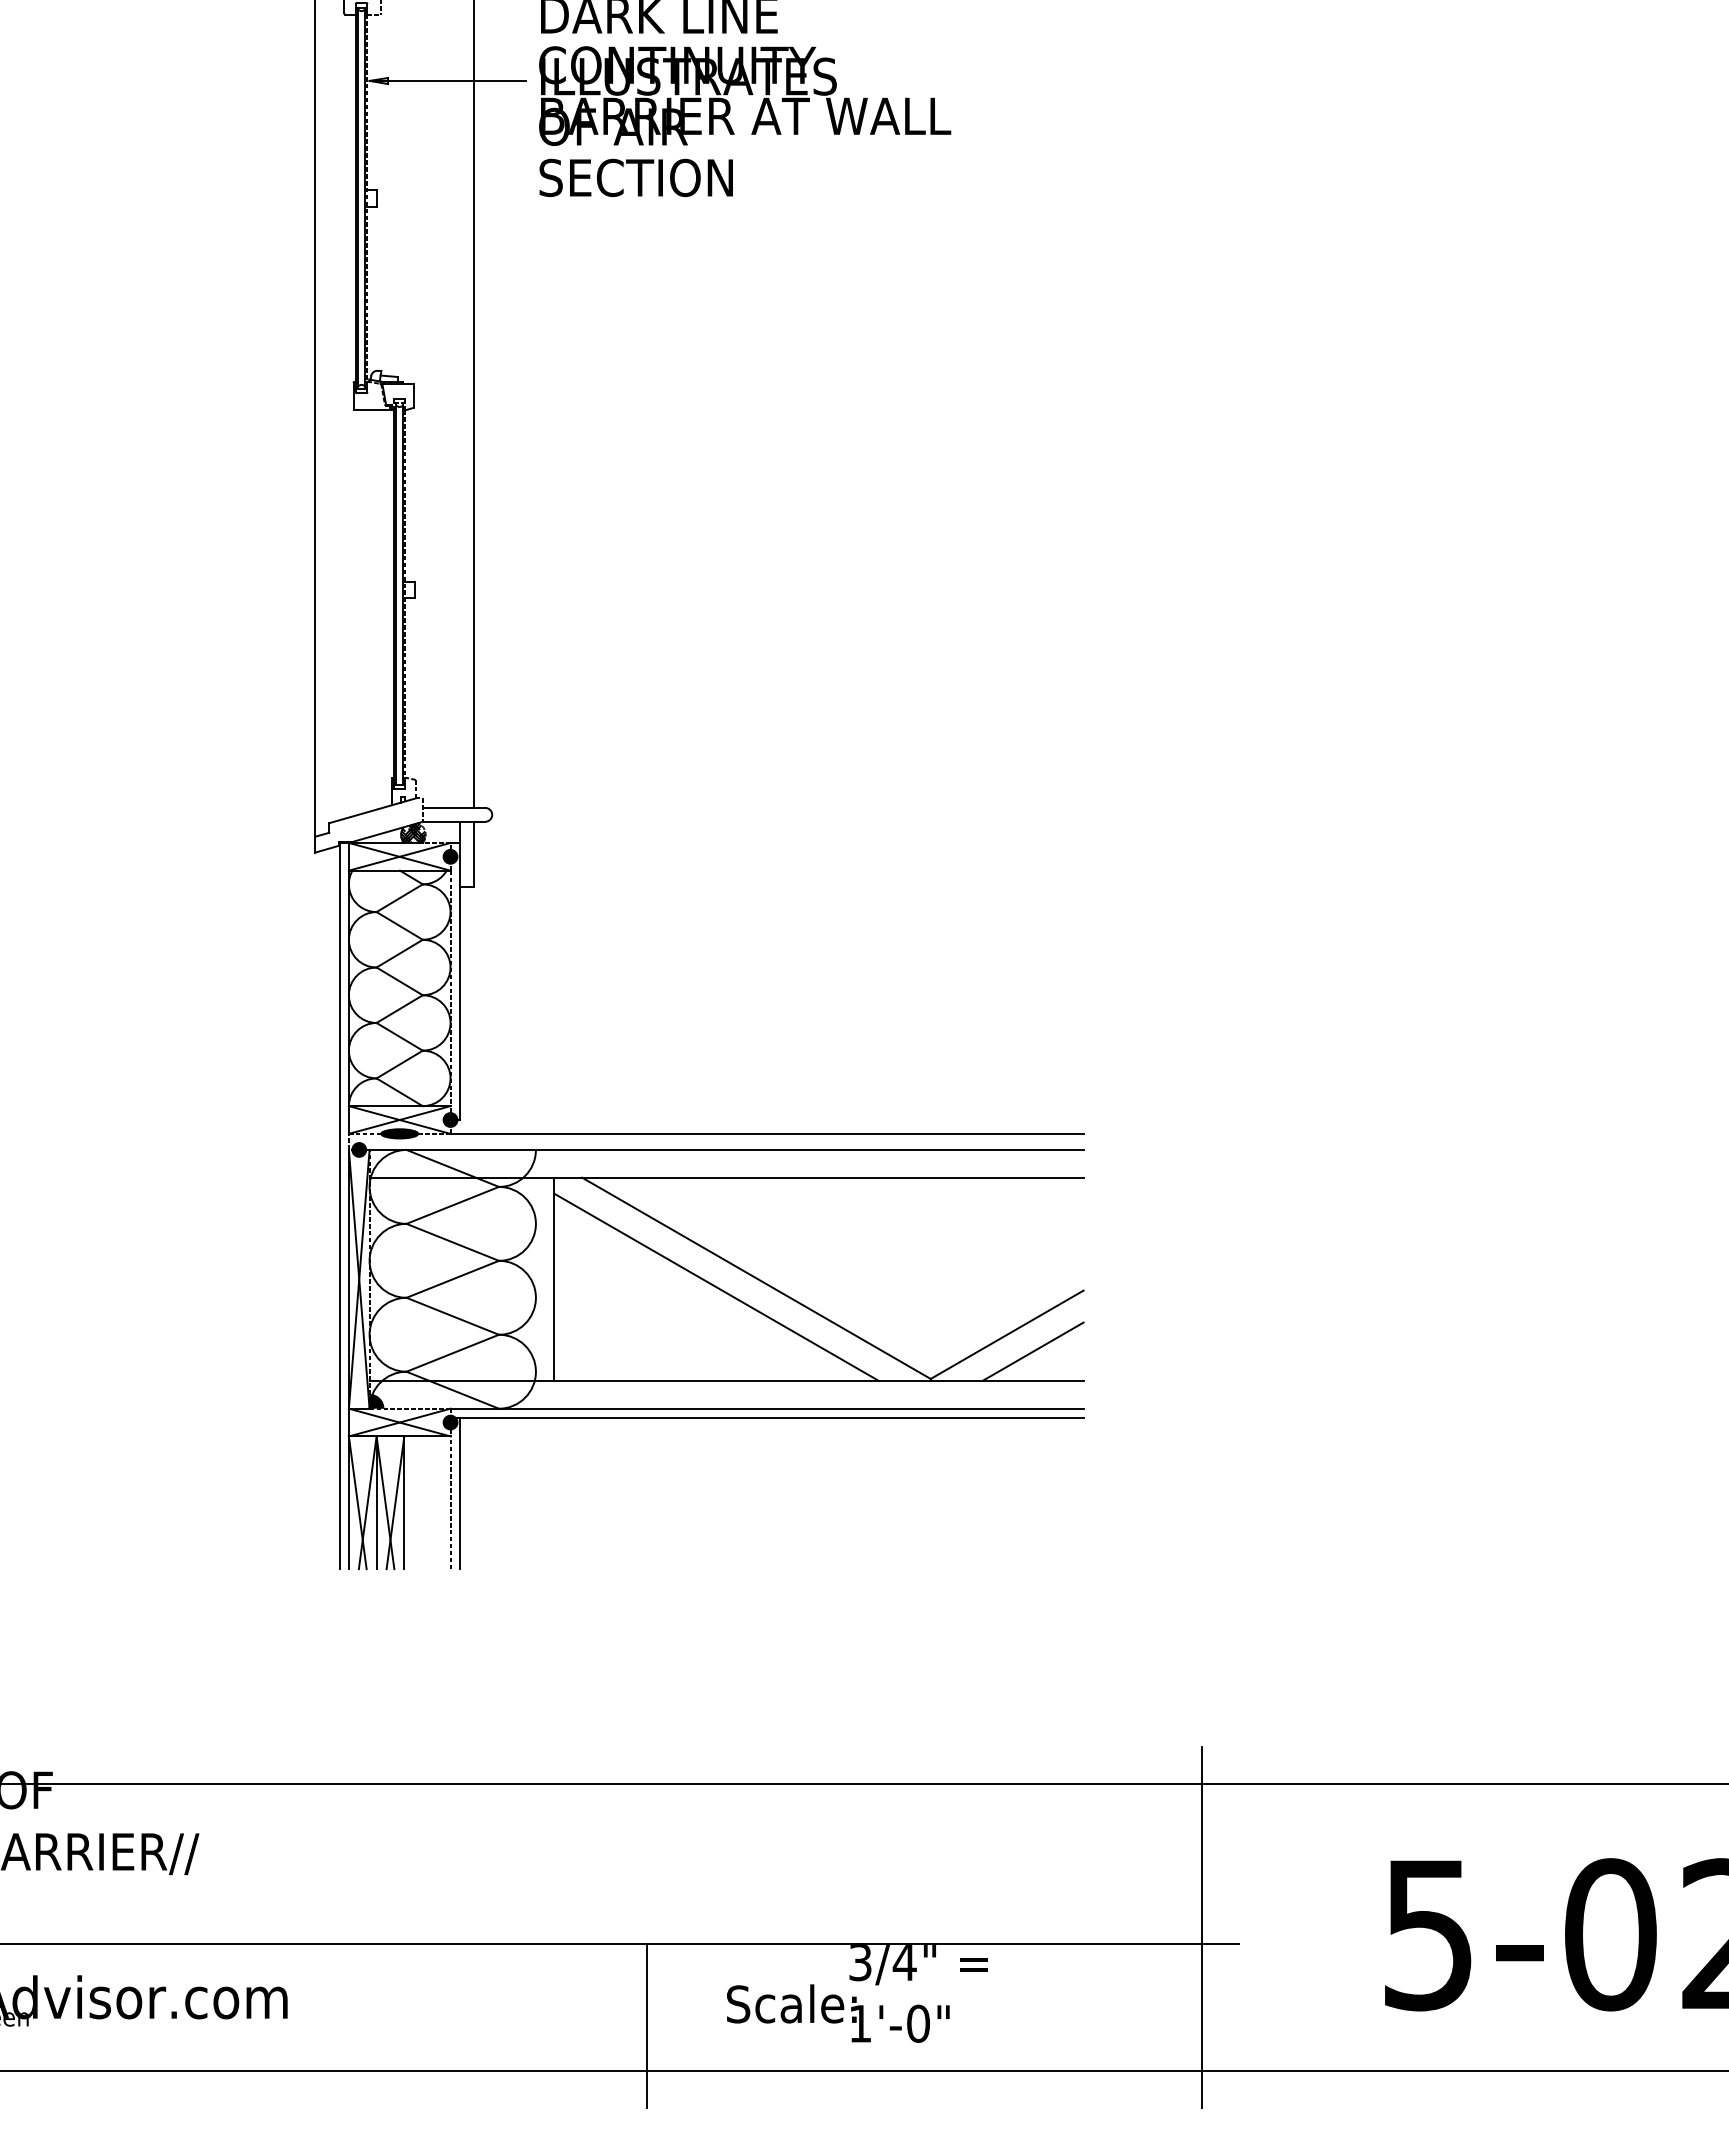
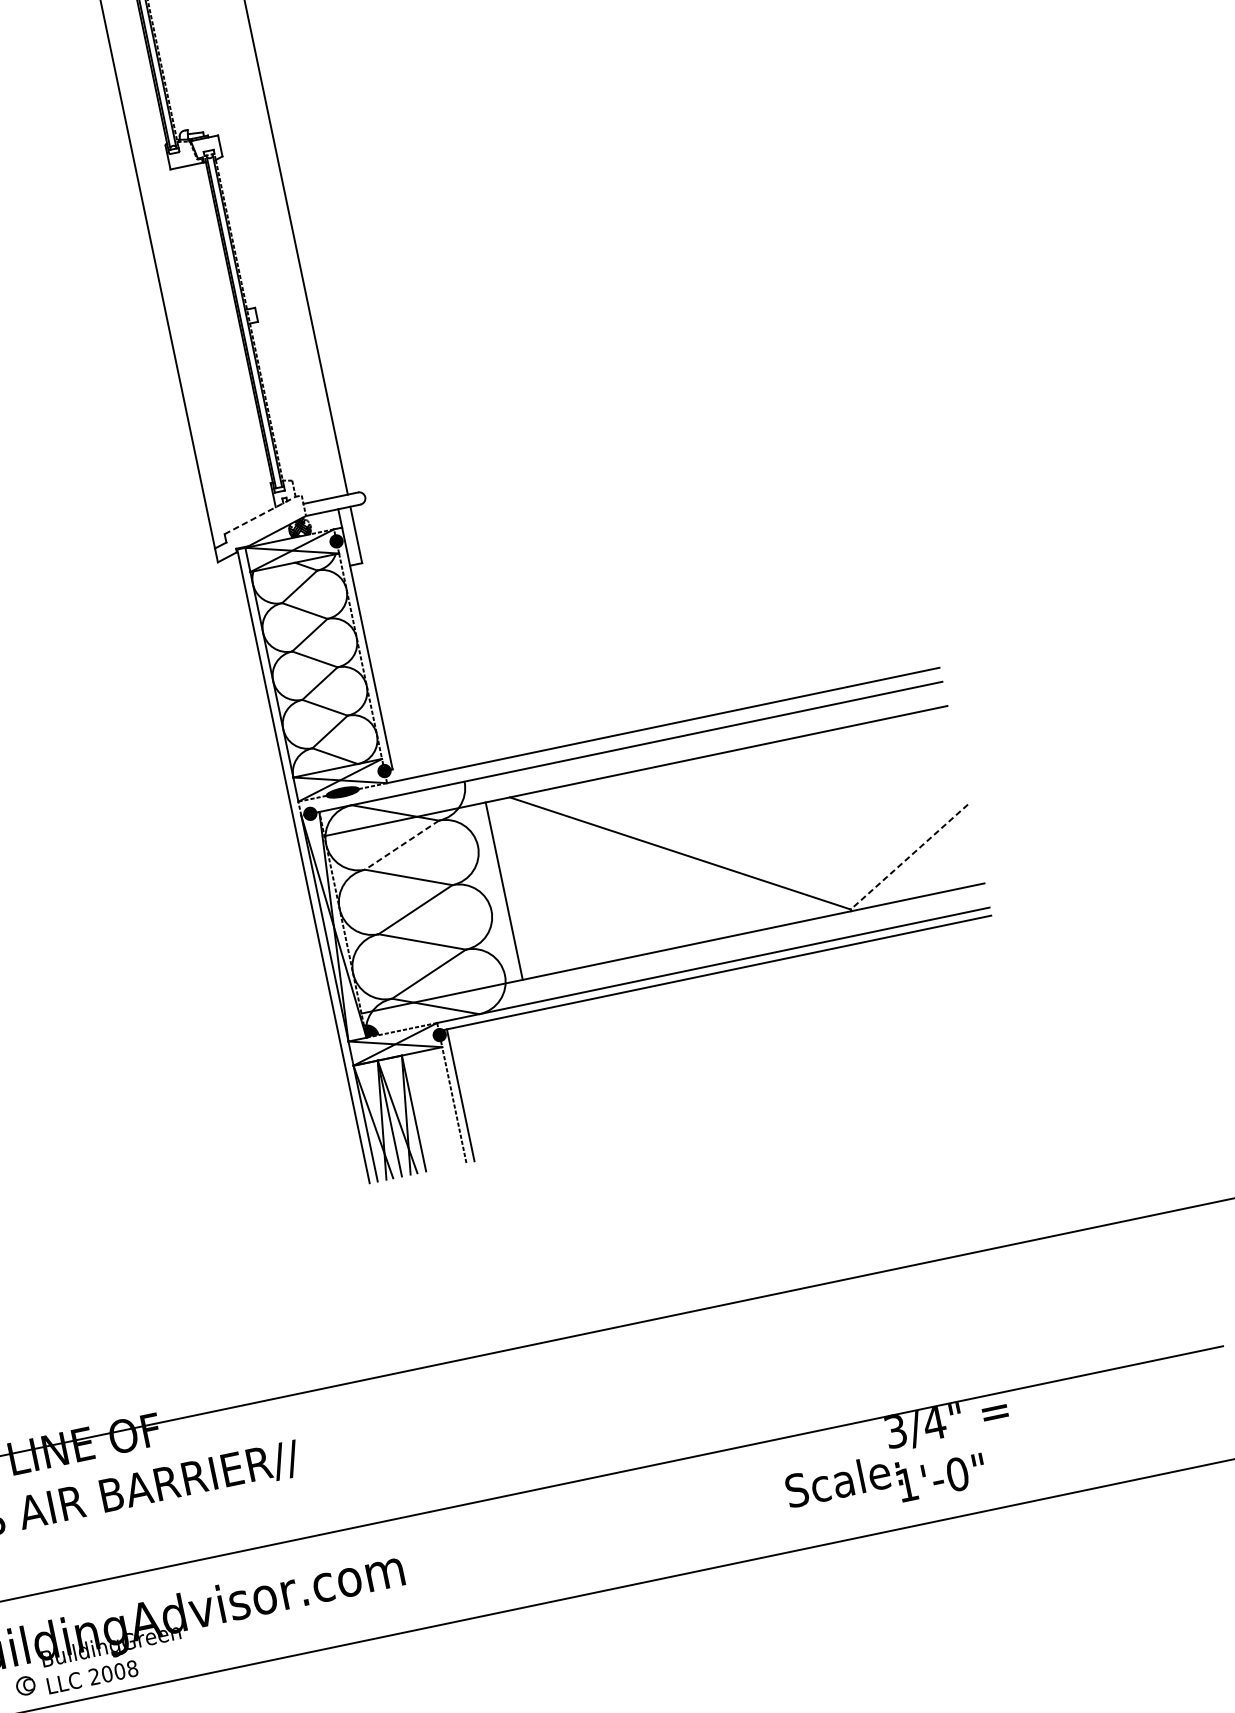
line: (372, 810) -> (260, 515), solid -> dashed
line: (452, 1205) -> (401, 845), solid -> dashed
line: (716, 1286) -> (646, 867), removed
line: (1006, 1335) -> (908, 857), solid -> dashed
line: (1032, 1351) -> (934, 866), removed
line: (1202, 1927) -> (1187, 1338), removed
line: (646, 2025) -> (720, 1525), removed

